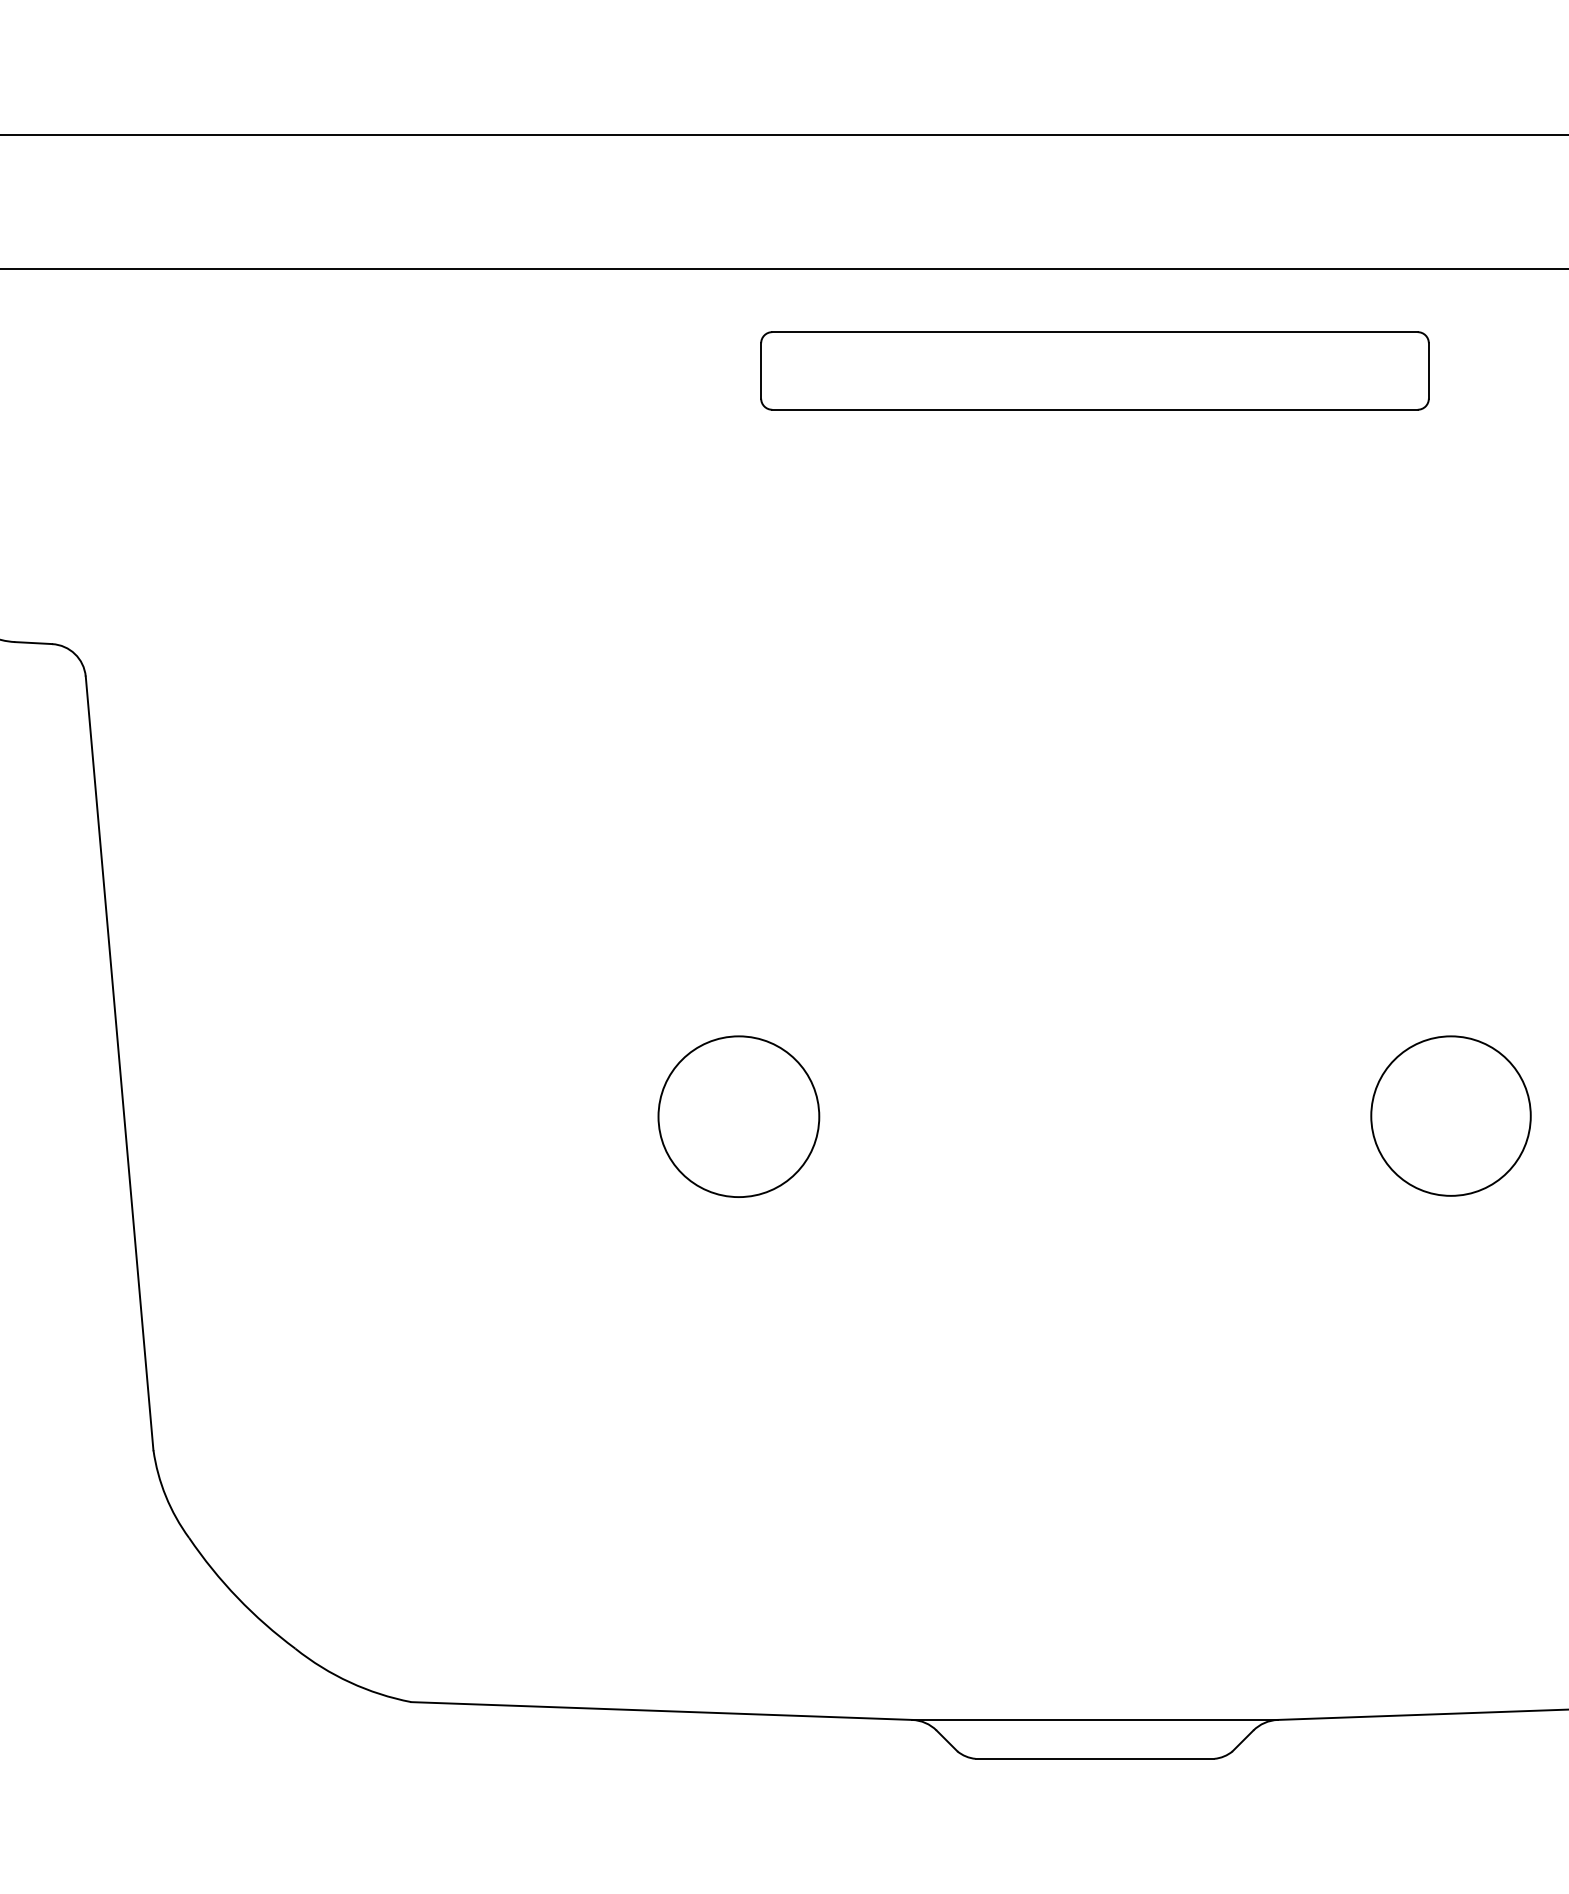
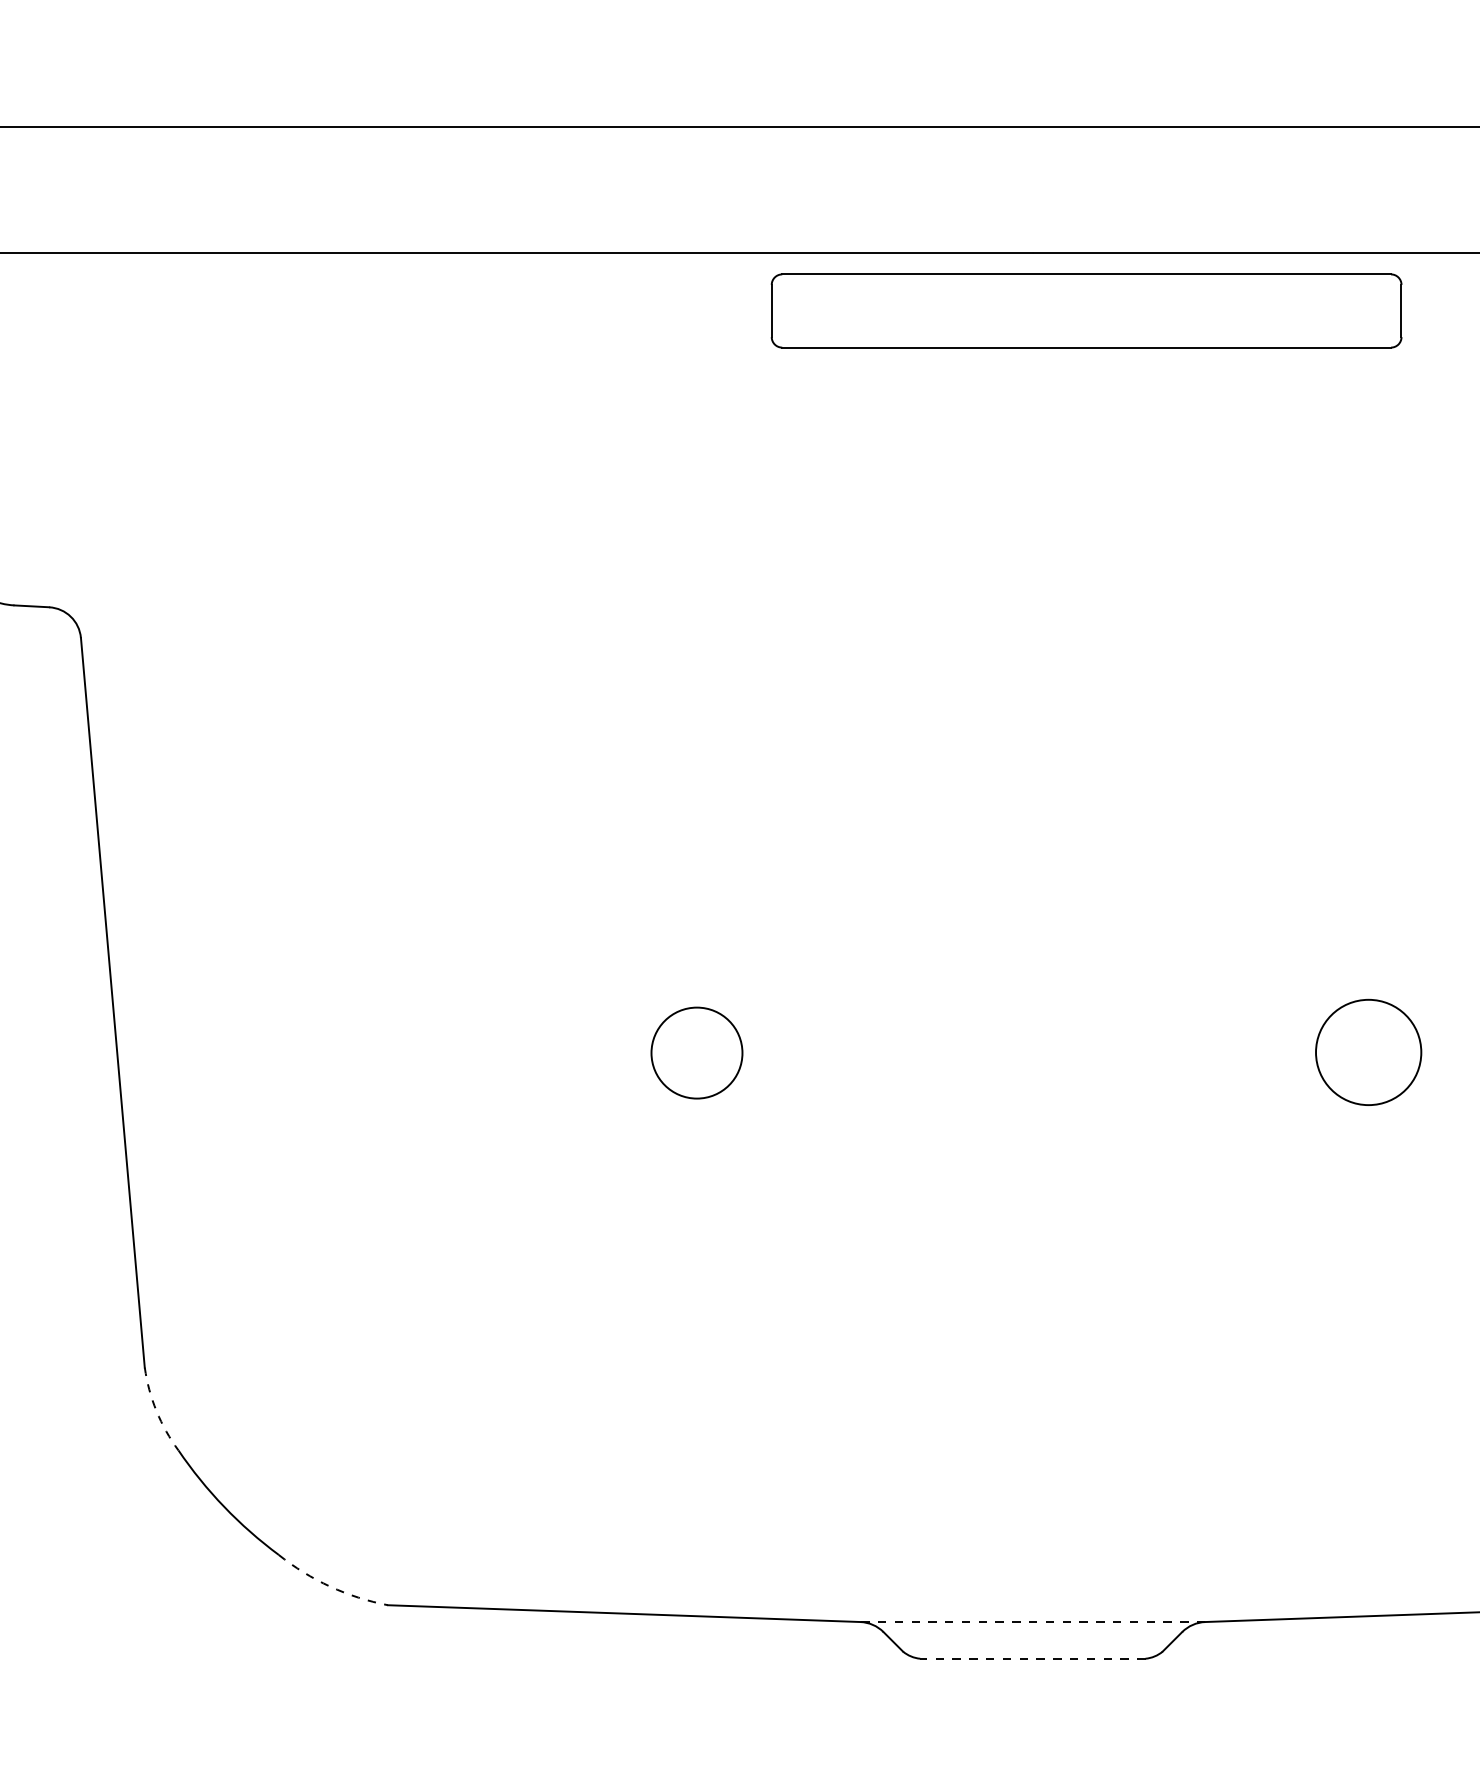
part: (1094, 370) -> (1086, 310), moved
circle: (1450, 1115) -> (1368, 1051), size x0.7
circle: (738, 1116) -> (696, 1052), size x0.6
arc: (165, 1496) -> (156, 1411), solid -> dashed
arc: (350, 1682) -> (330, 1586), solid -> dashed
line: (1095, 1719) -> (1033, 1621), solid -> dashed
line: (1094, 1758) -> (1032, 1658), solid -> dashed

